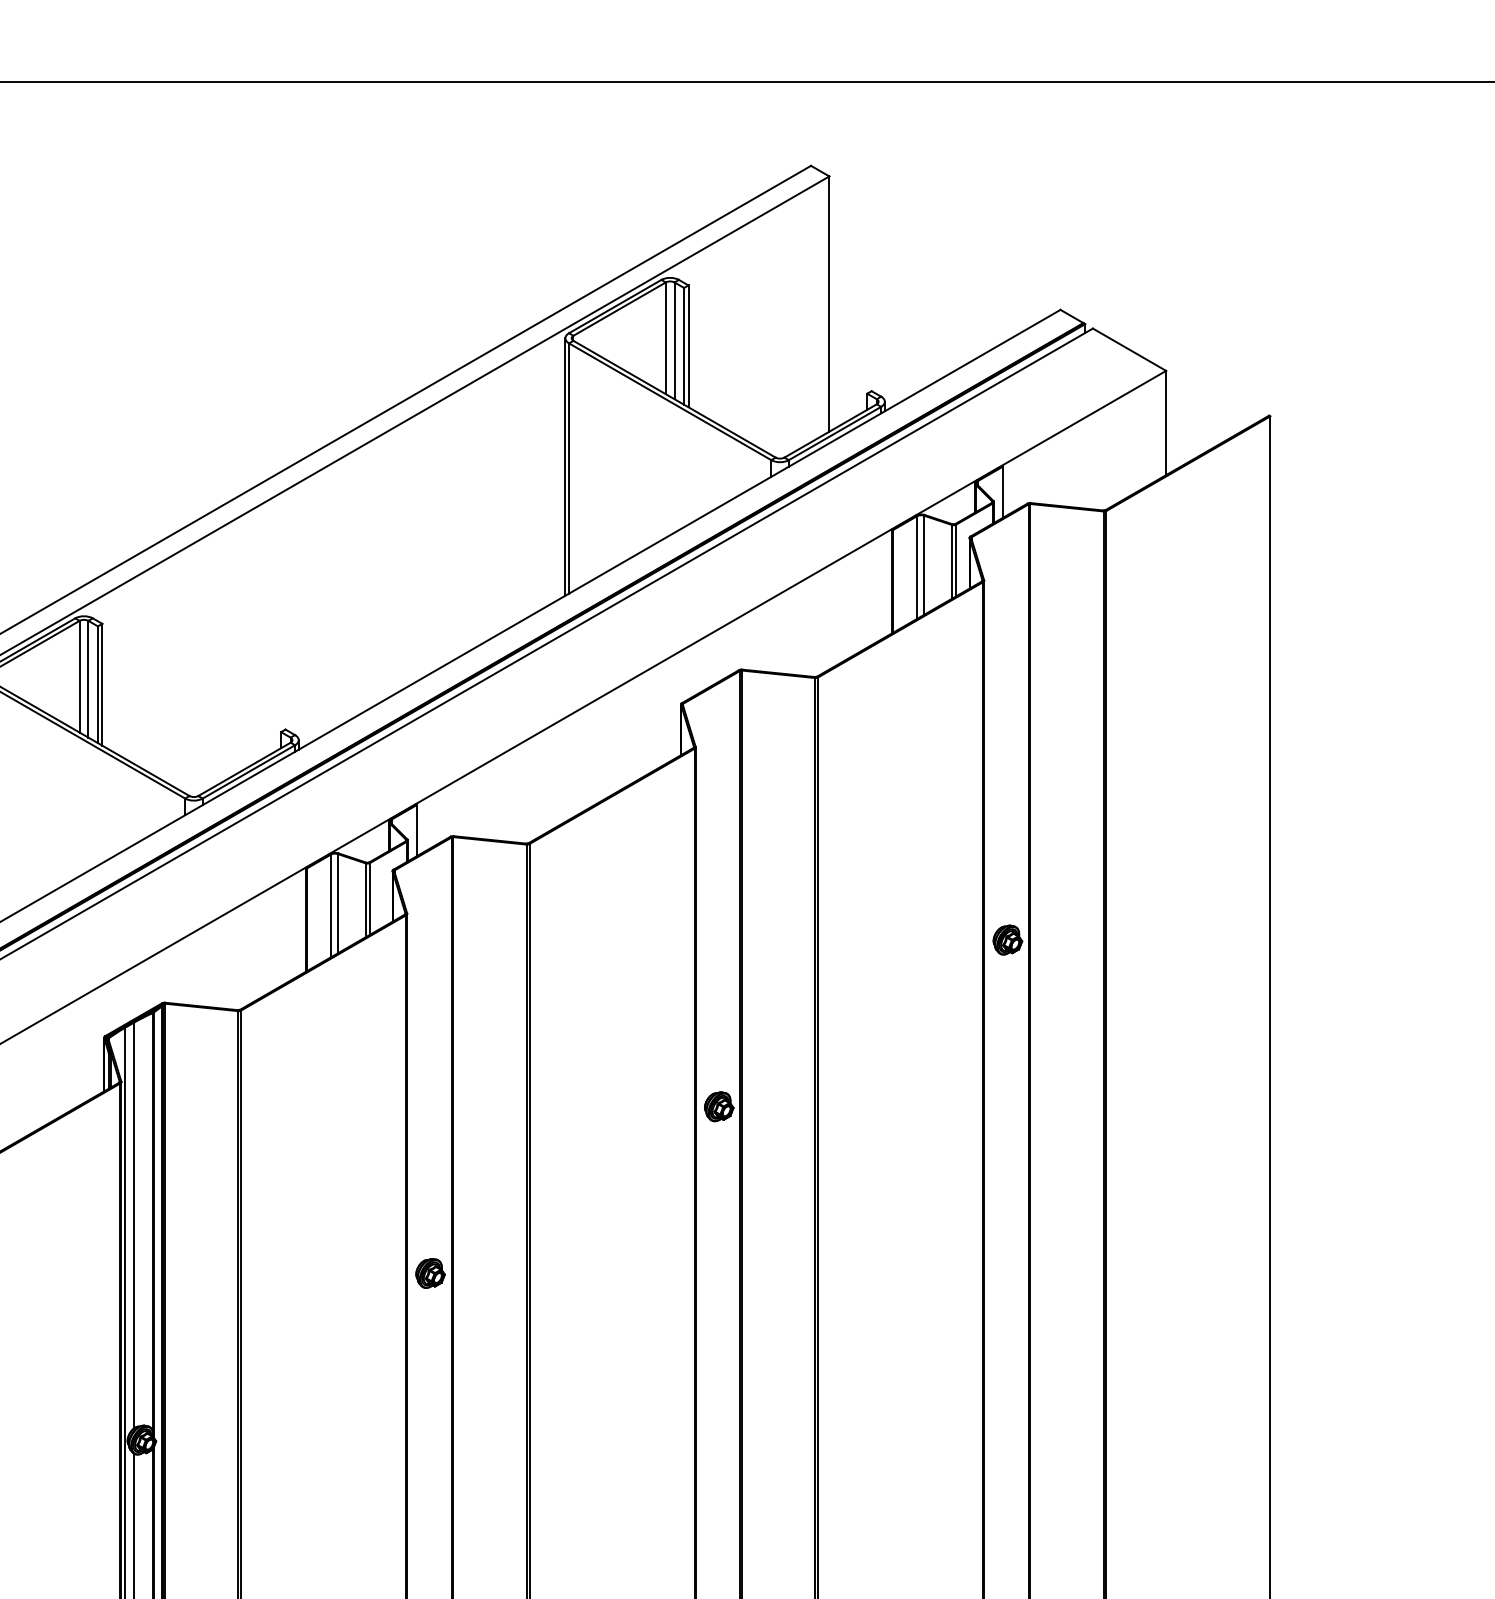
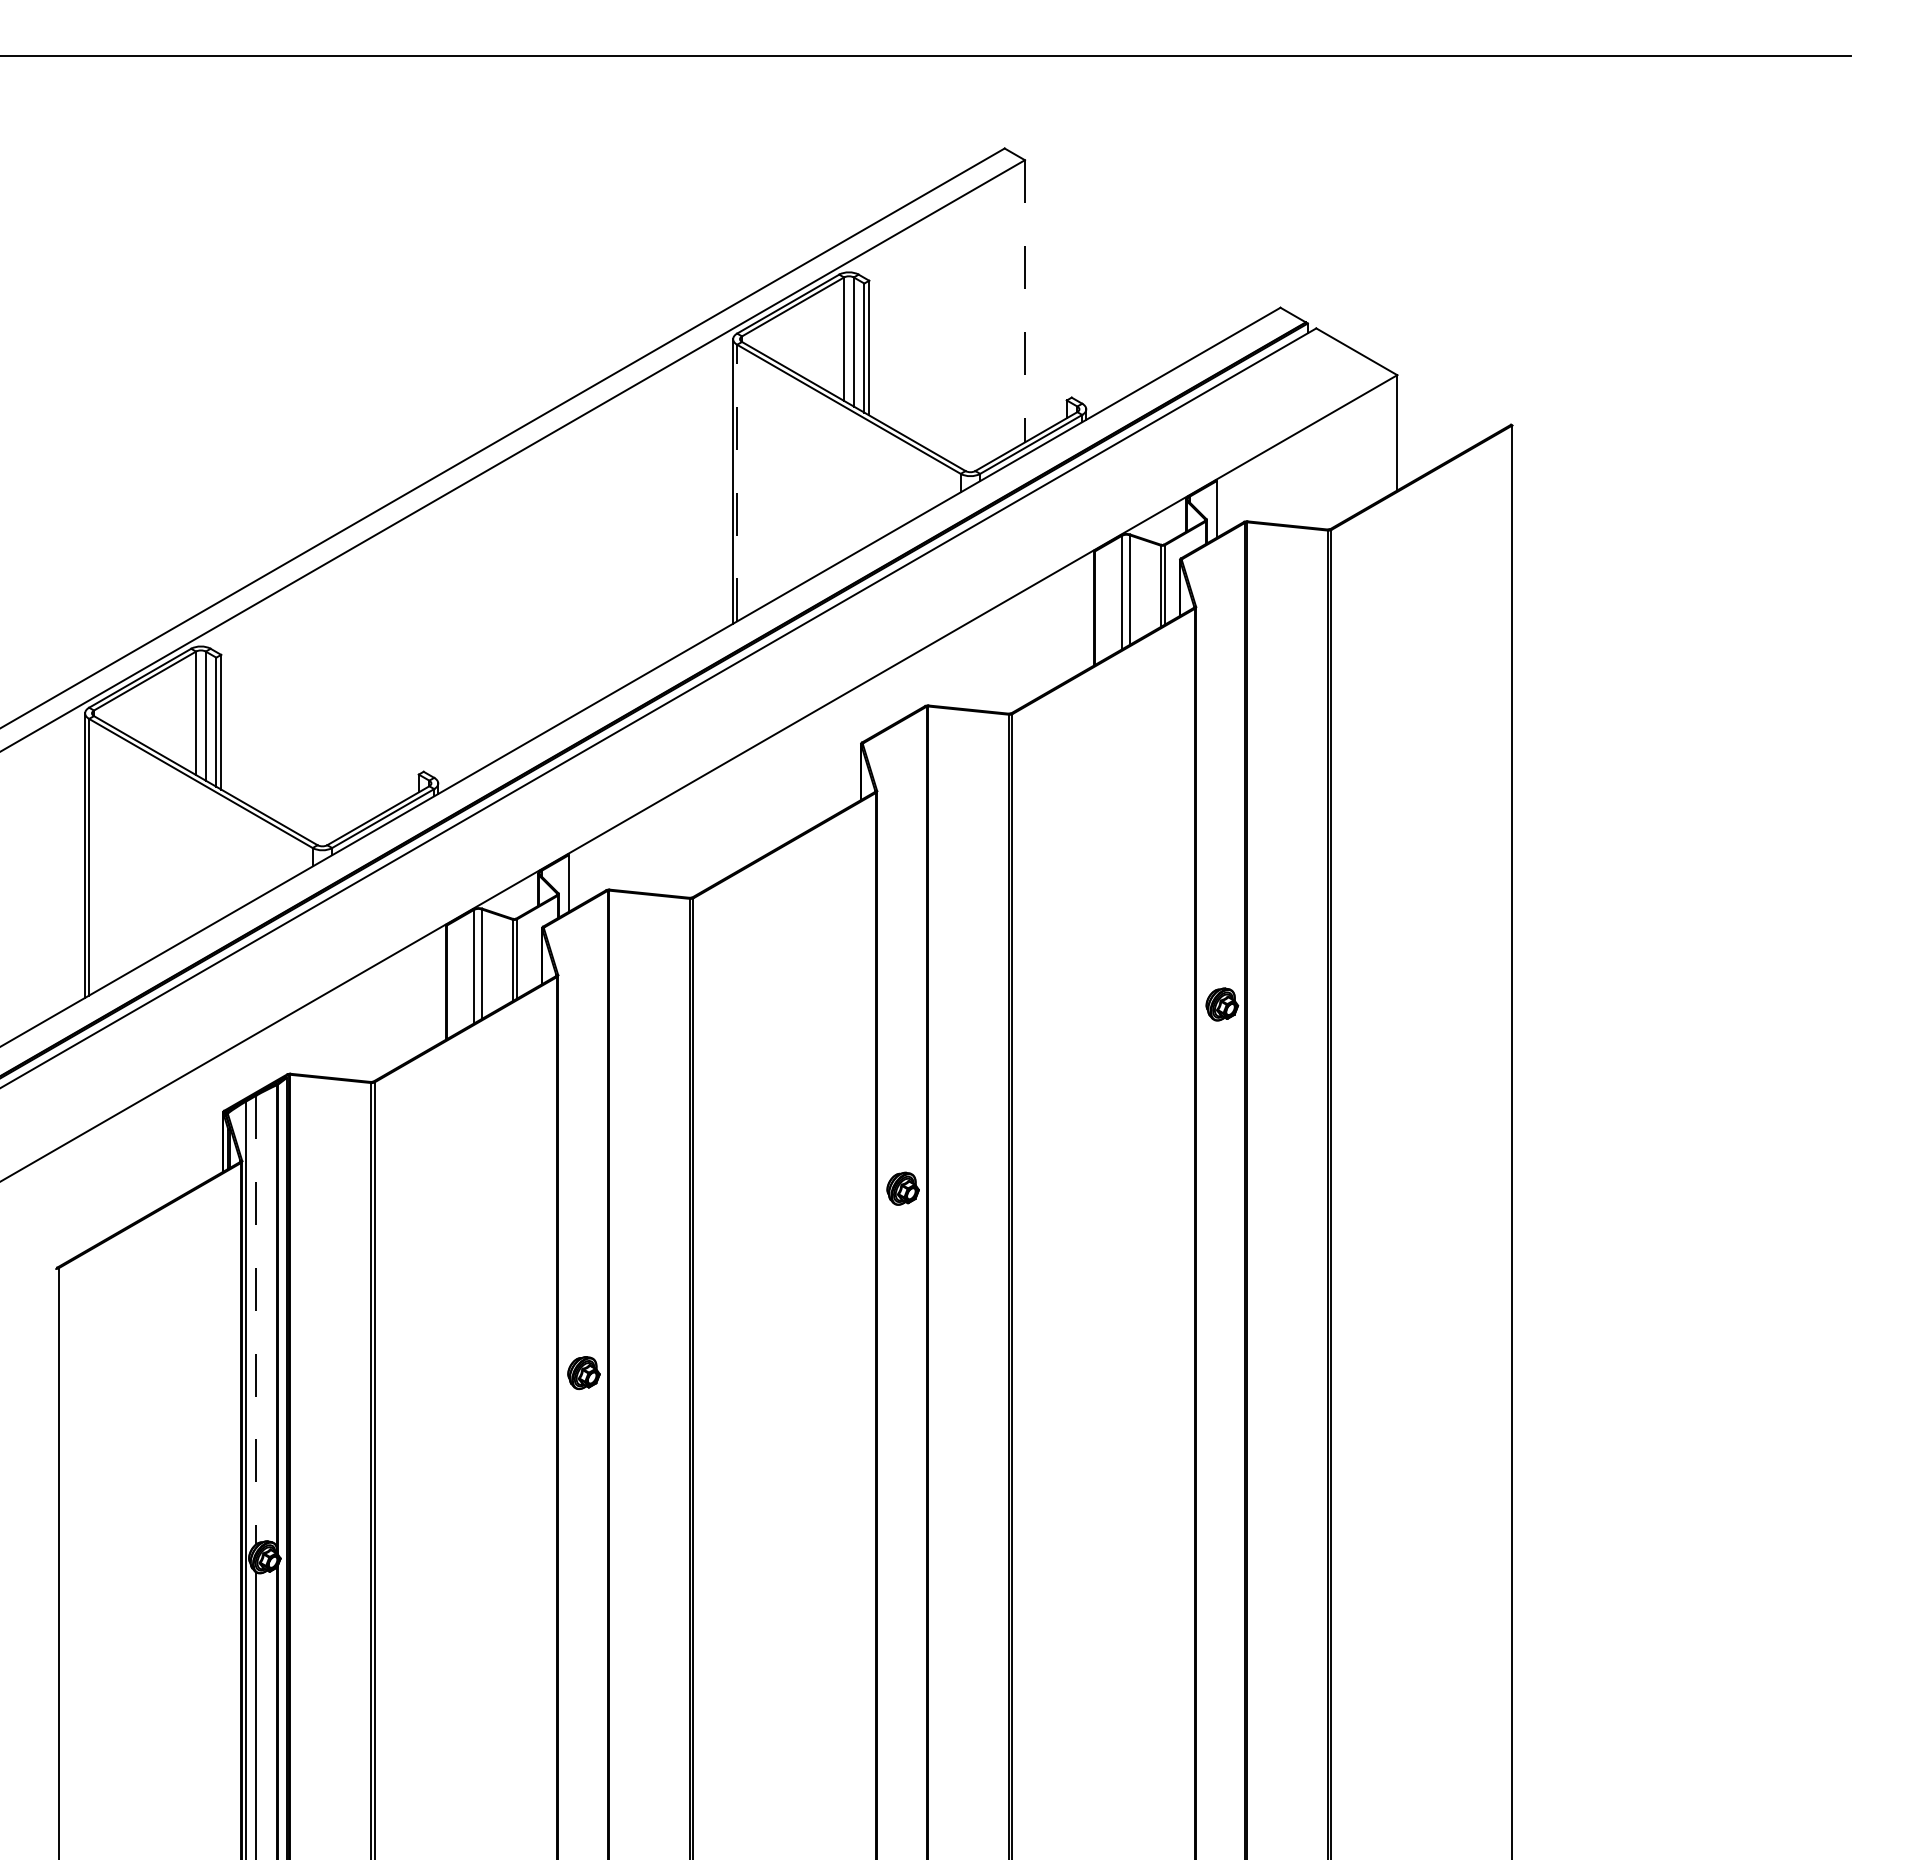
line: (828, 304) -> (1024, 301), solid -> dashed
line: (569, 467) -> (737, 482), solid -> dashed
line: (134, 1225) -> (256, 1320), solid -> dashed

